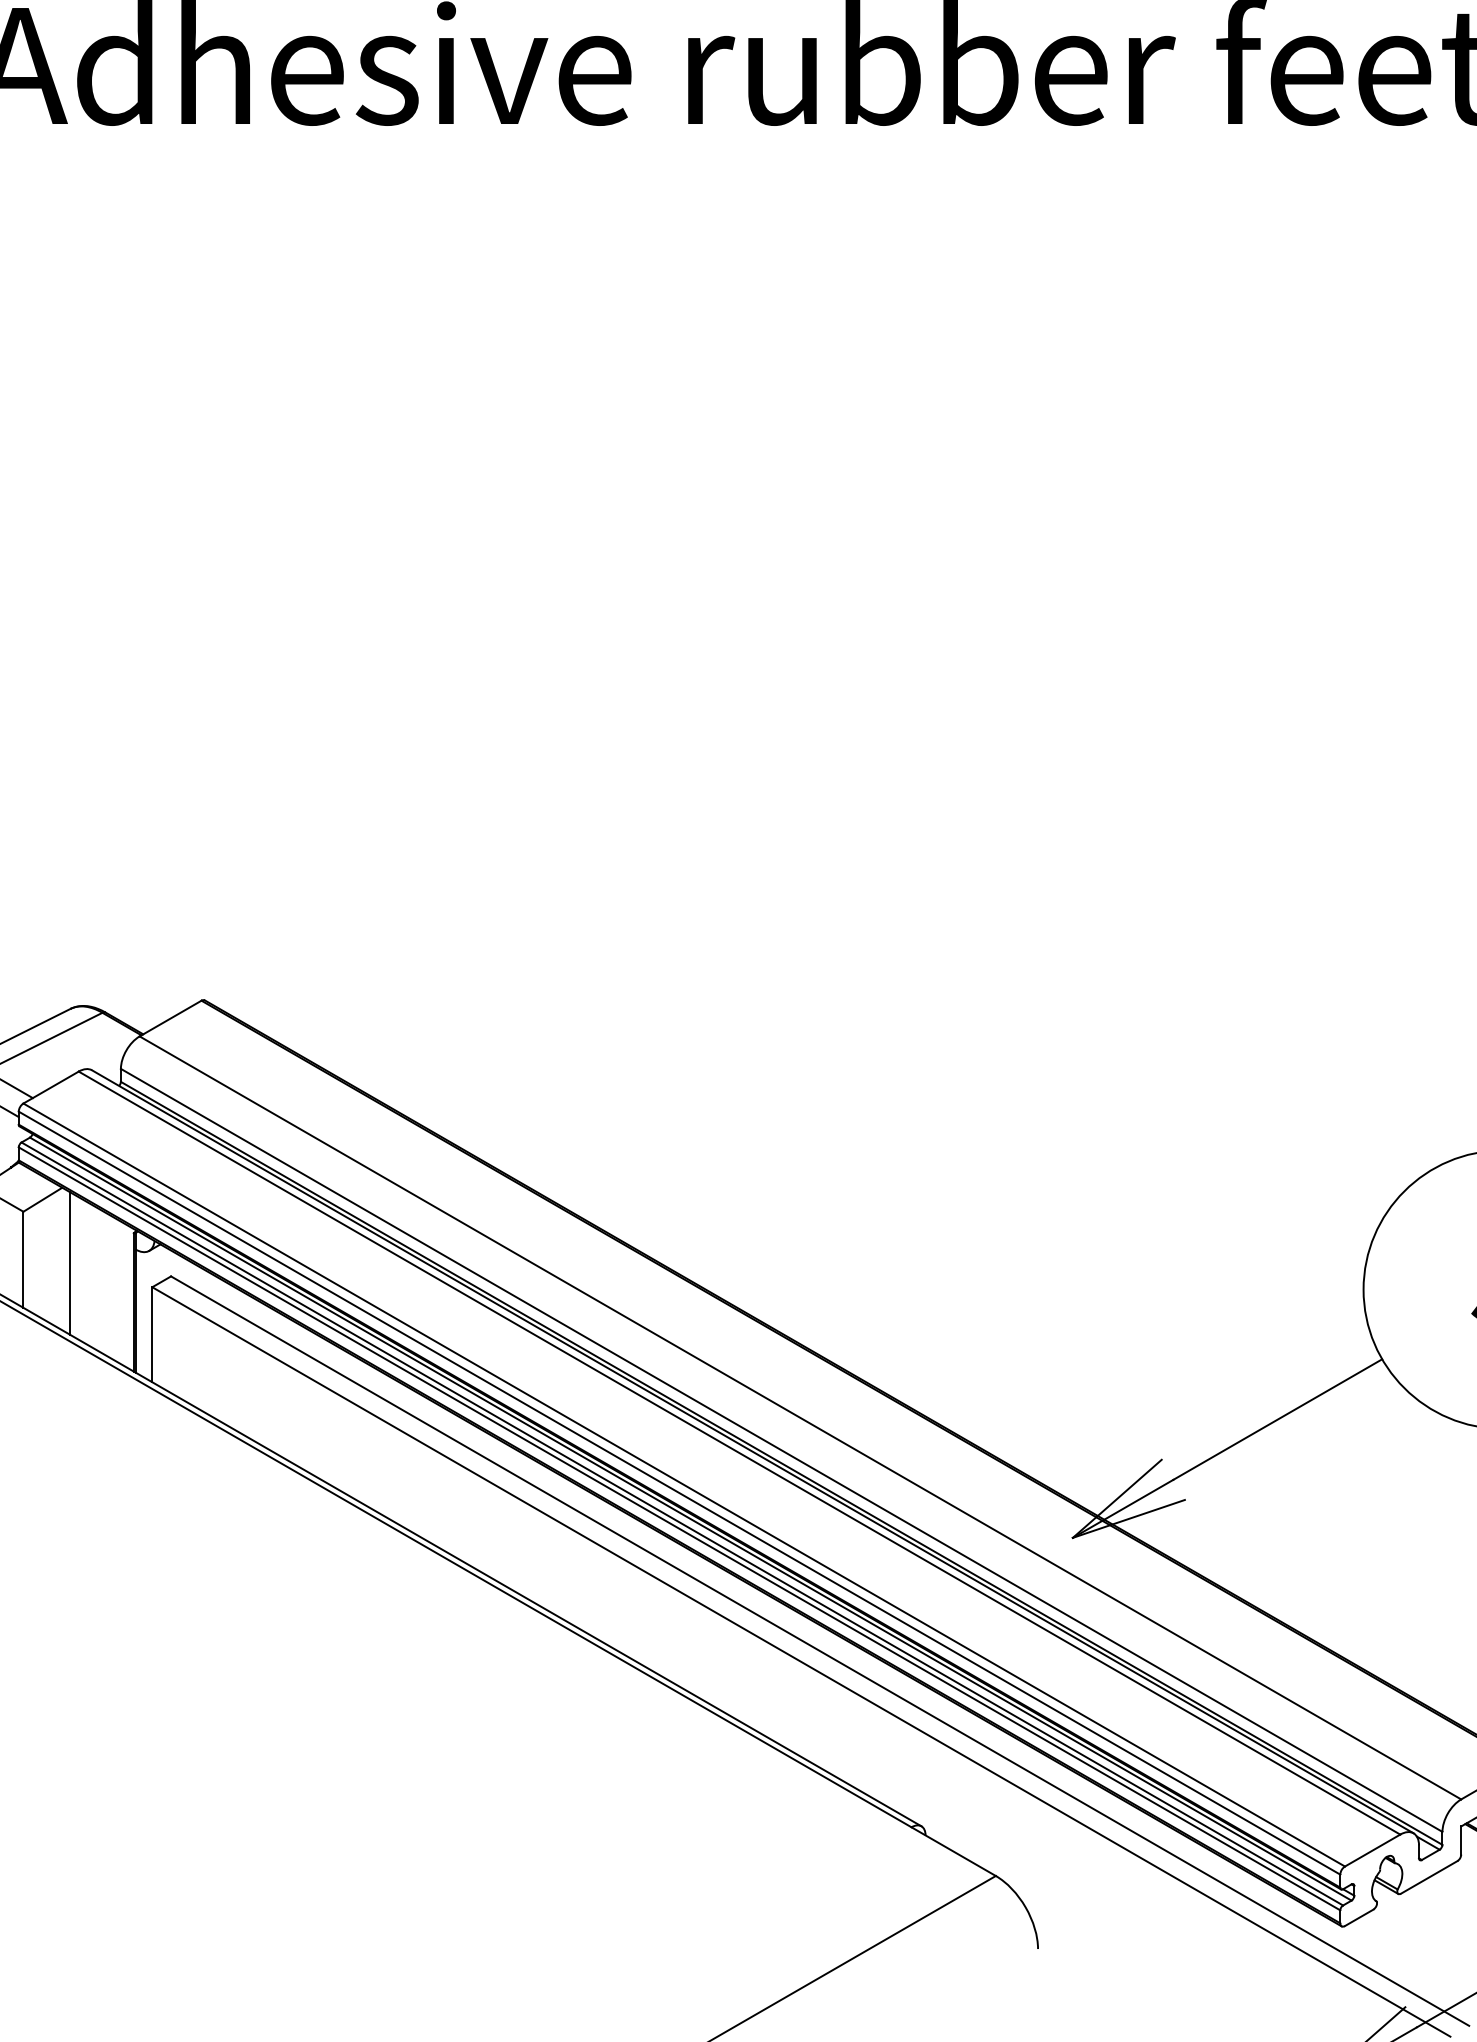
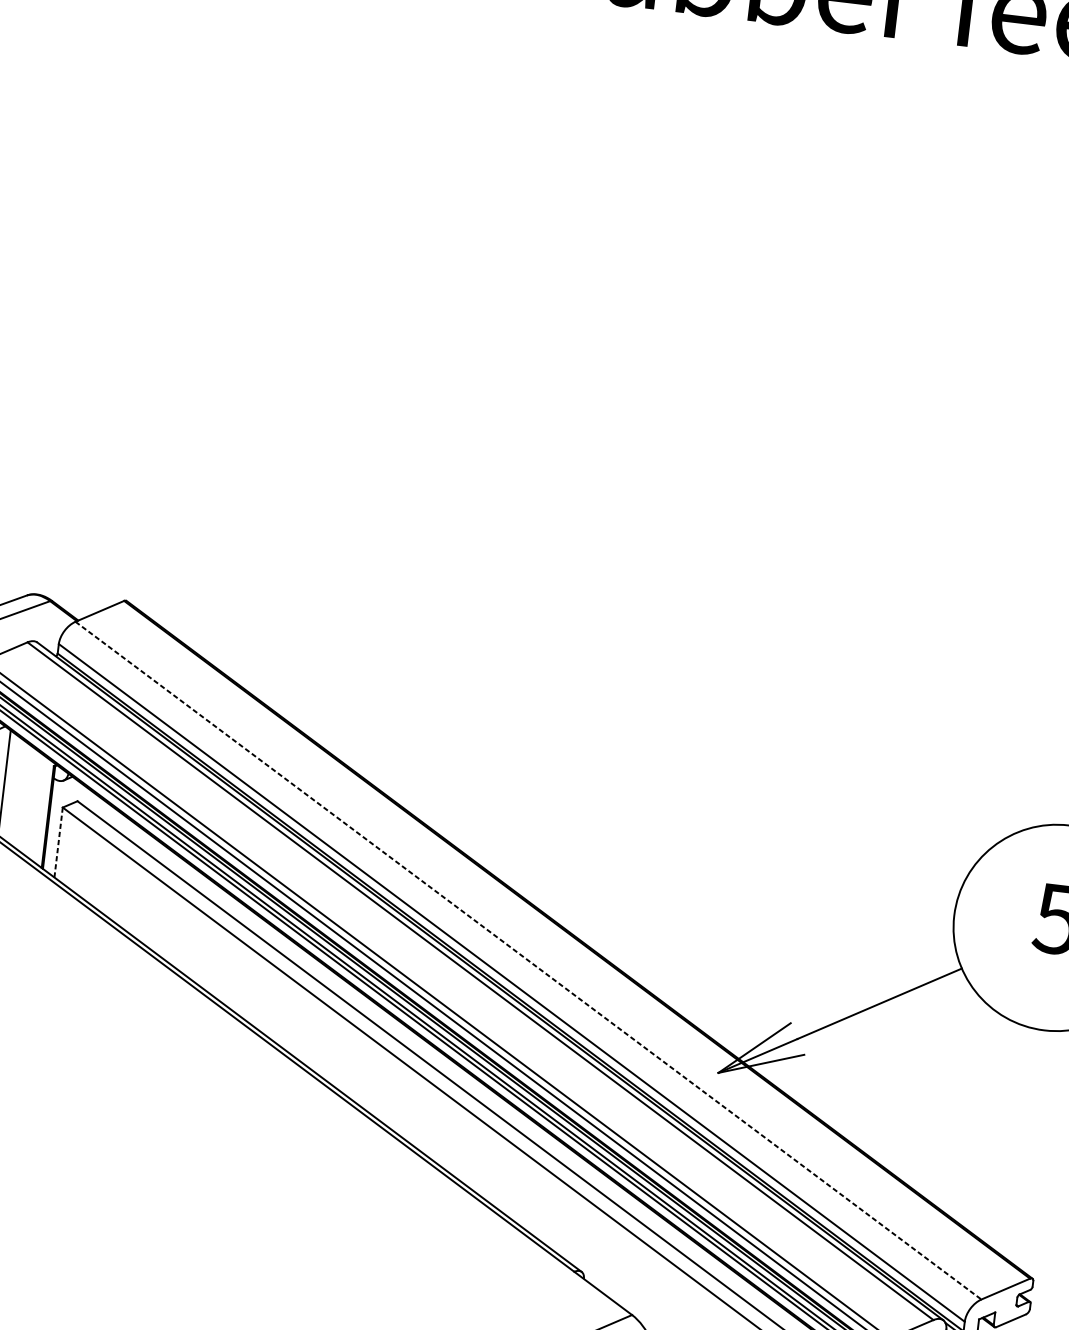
line: (152, 1334) -> (58, 842), solid -> dashed
line: (800, 1417) -> (528, 960), solid -> dashed

